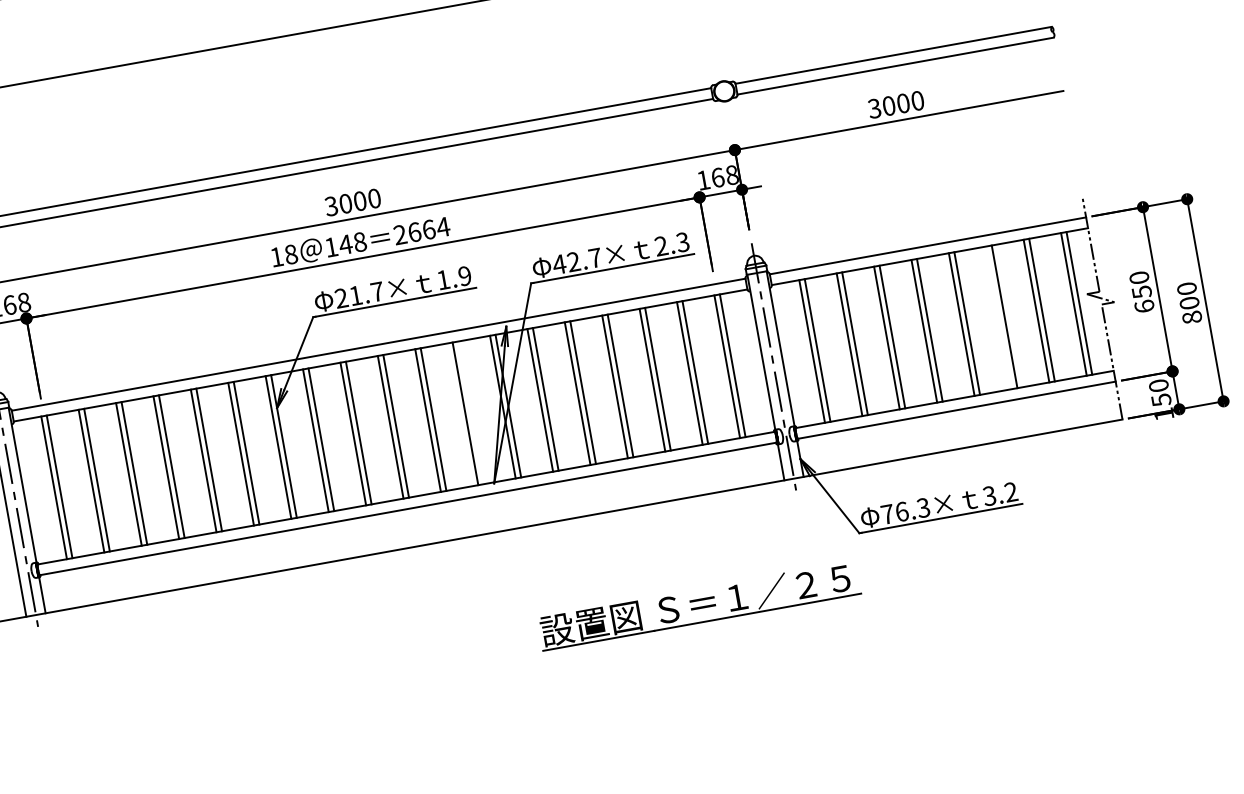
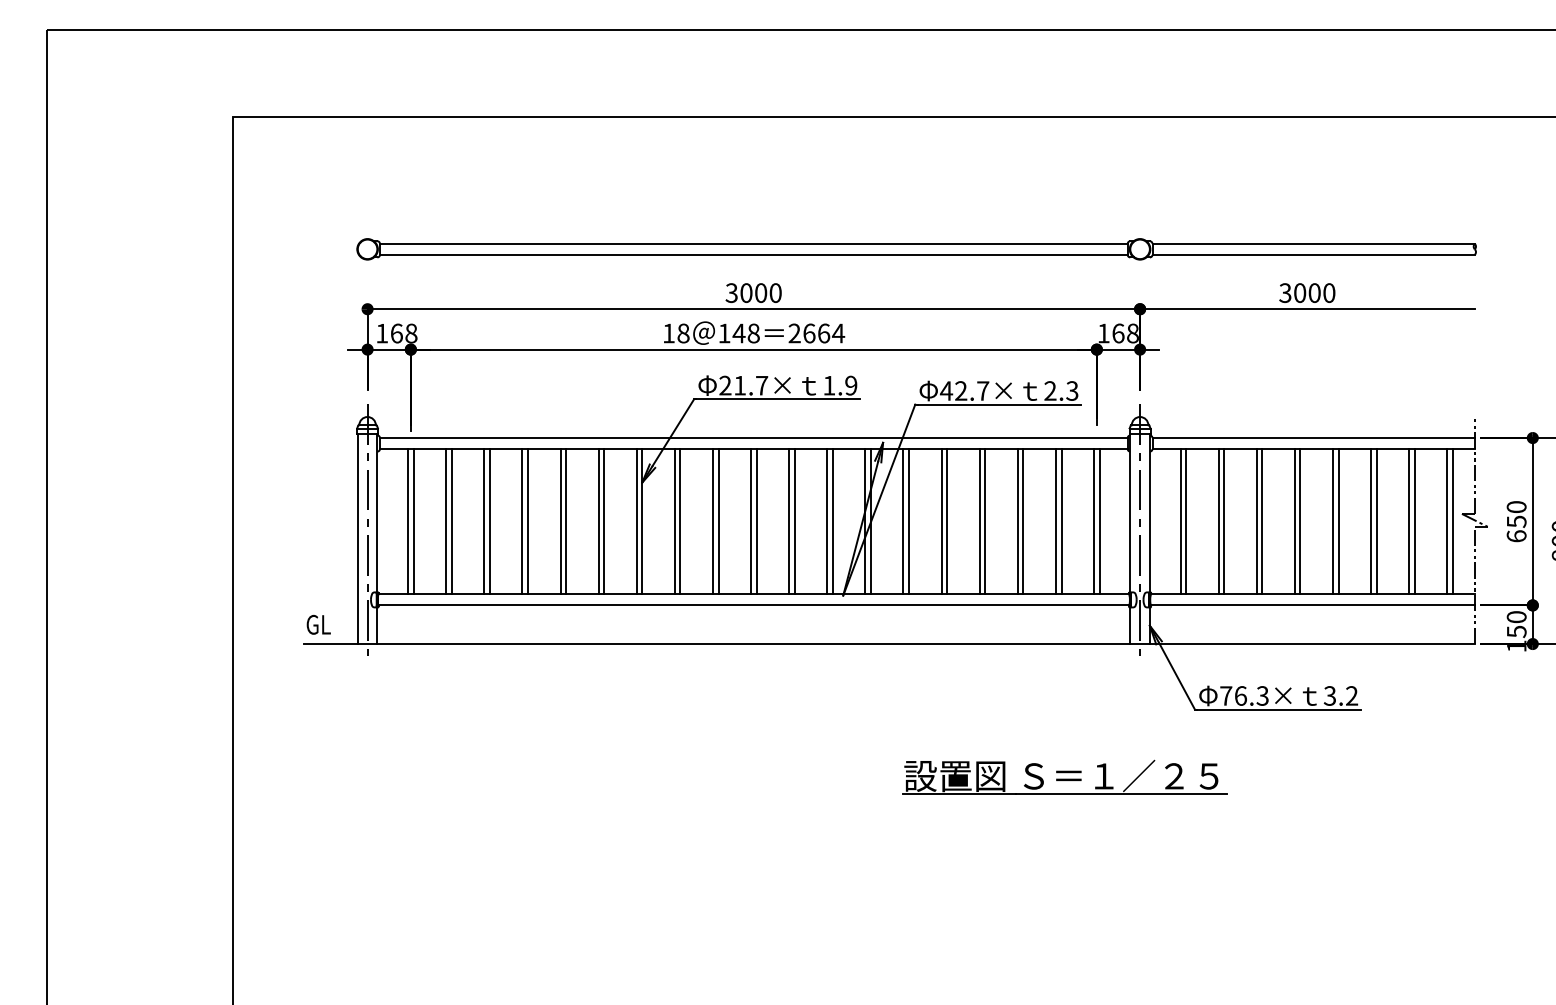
line: (999, 317) -> (1371, 521), added
line: (470, 412) -> (832, 521), added
part: (698, 604) -> (1064, 776), moved

